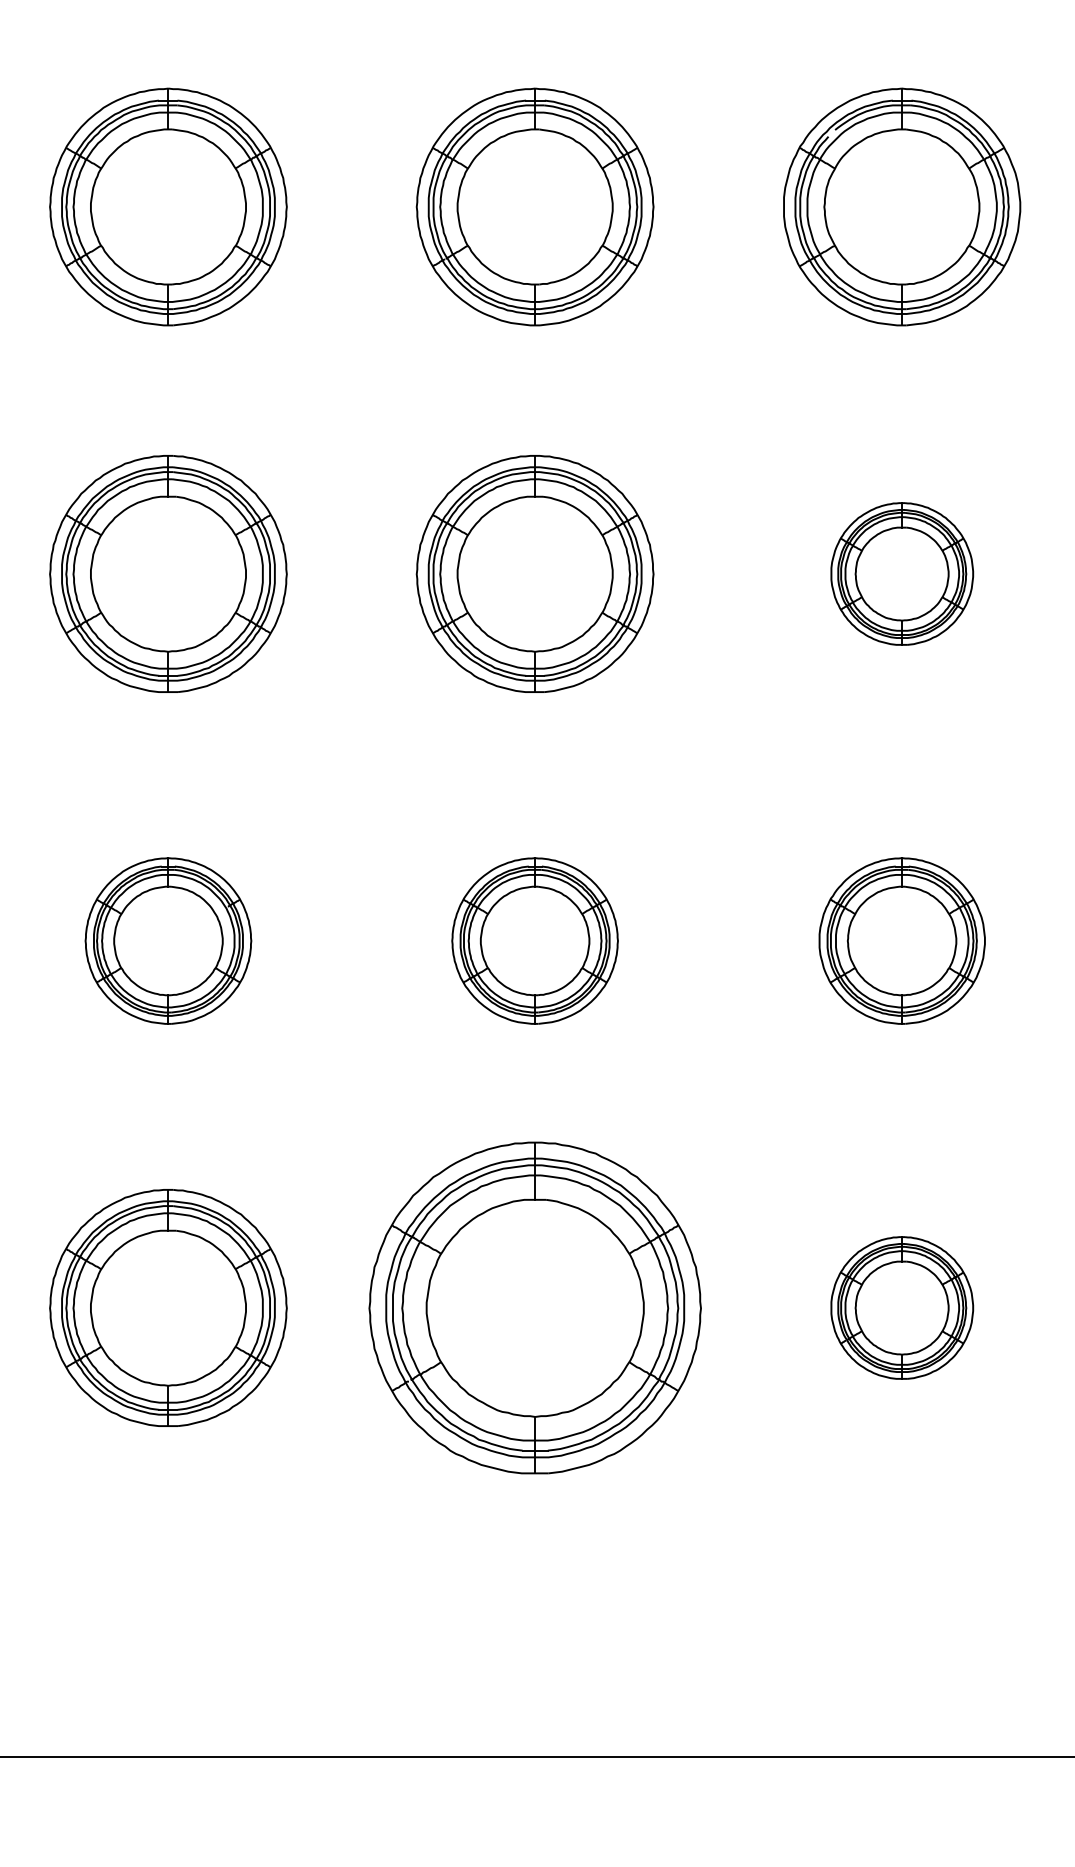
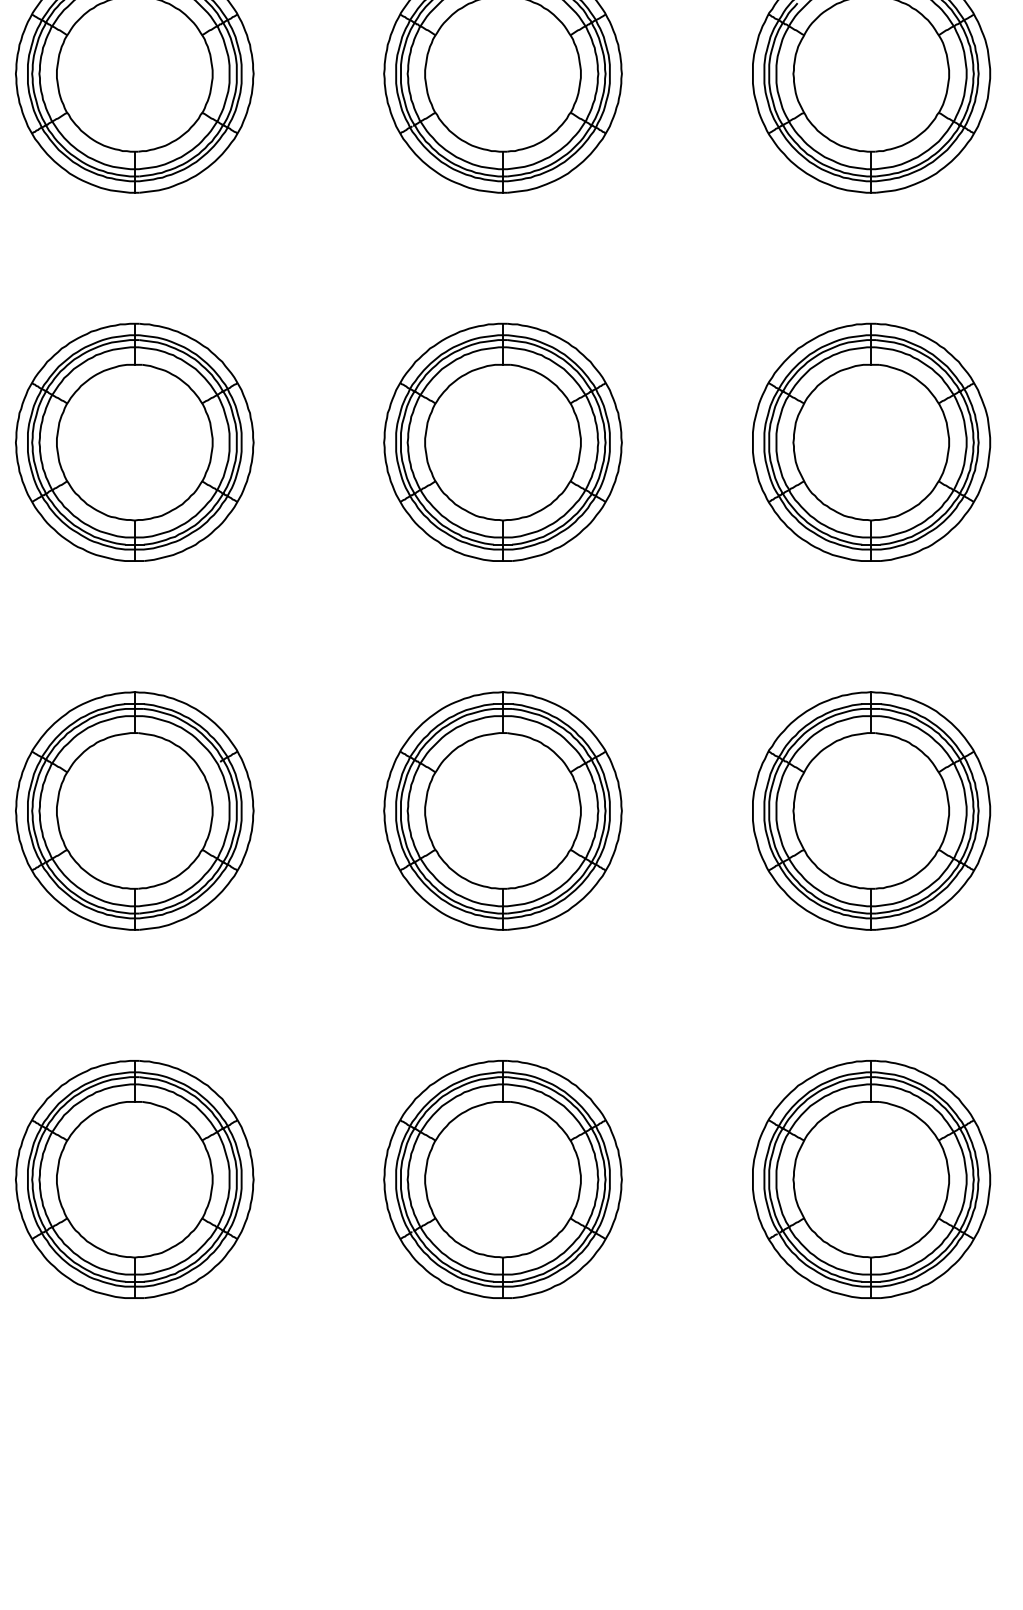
part: (902, 573) -> (871, 441), size x1.67
part: (168, 940) -> (134, 810), size x1.43
part: (534, 940) -> (502, 810), size x1.43
part: (902, 940) -> (871, 810), size x1.43
part: (534, 1307) -> (502, 1178), size x0.71
part: (902, 1307) -> (871, 1178), size x1.67

